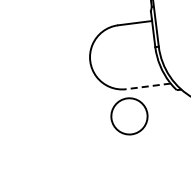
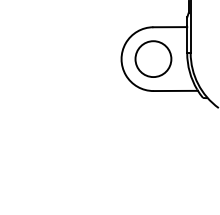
line: (148, 85) -> (175, 90), dashed -> solid
circle: (129, 115) -> (153, 58), moved

